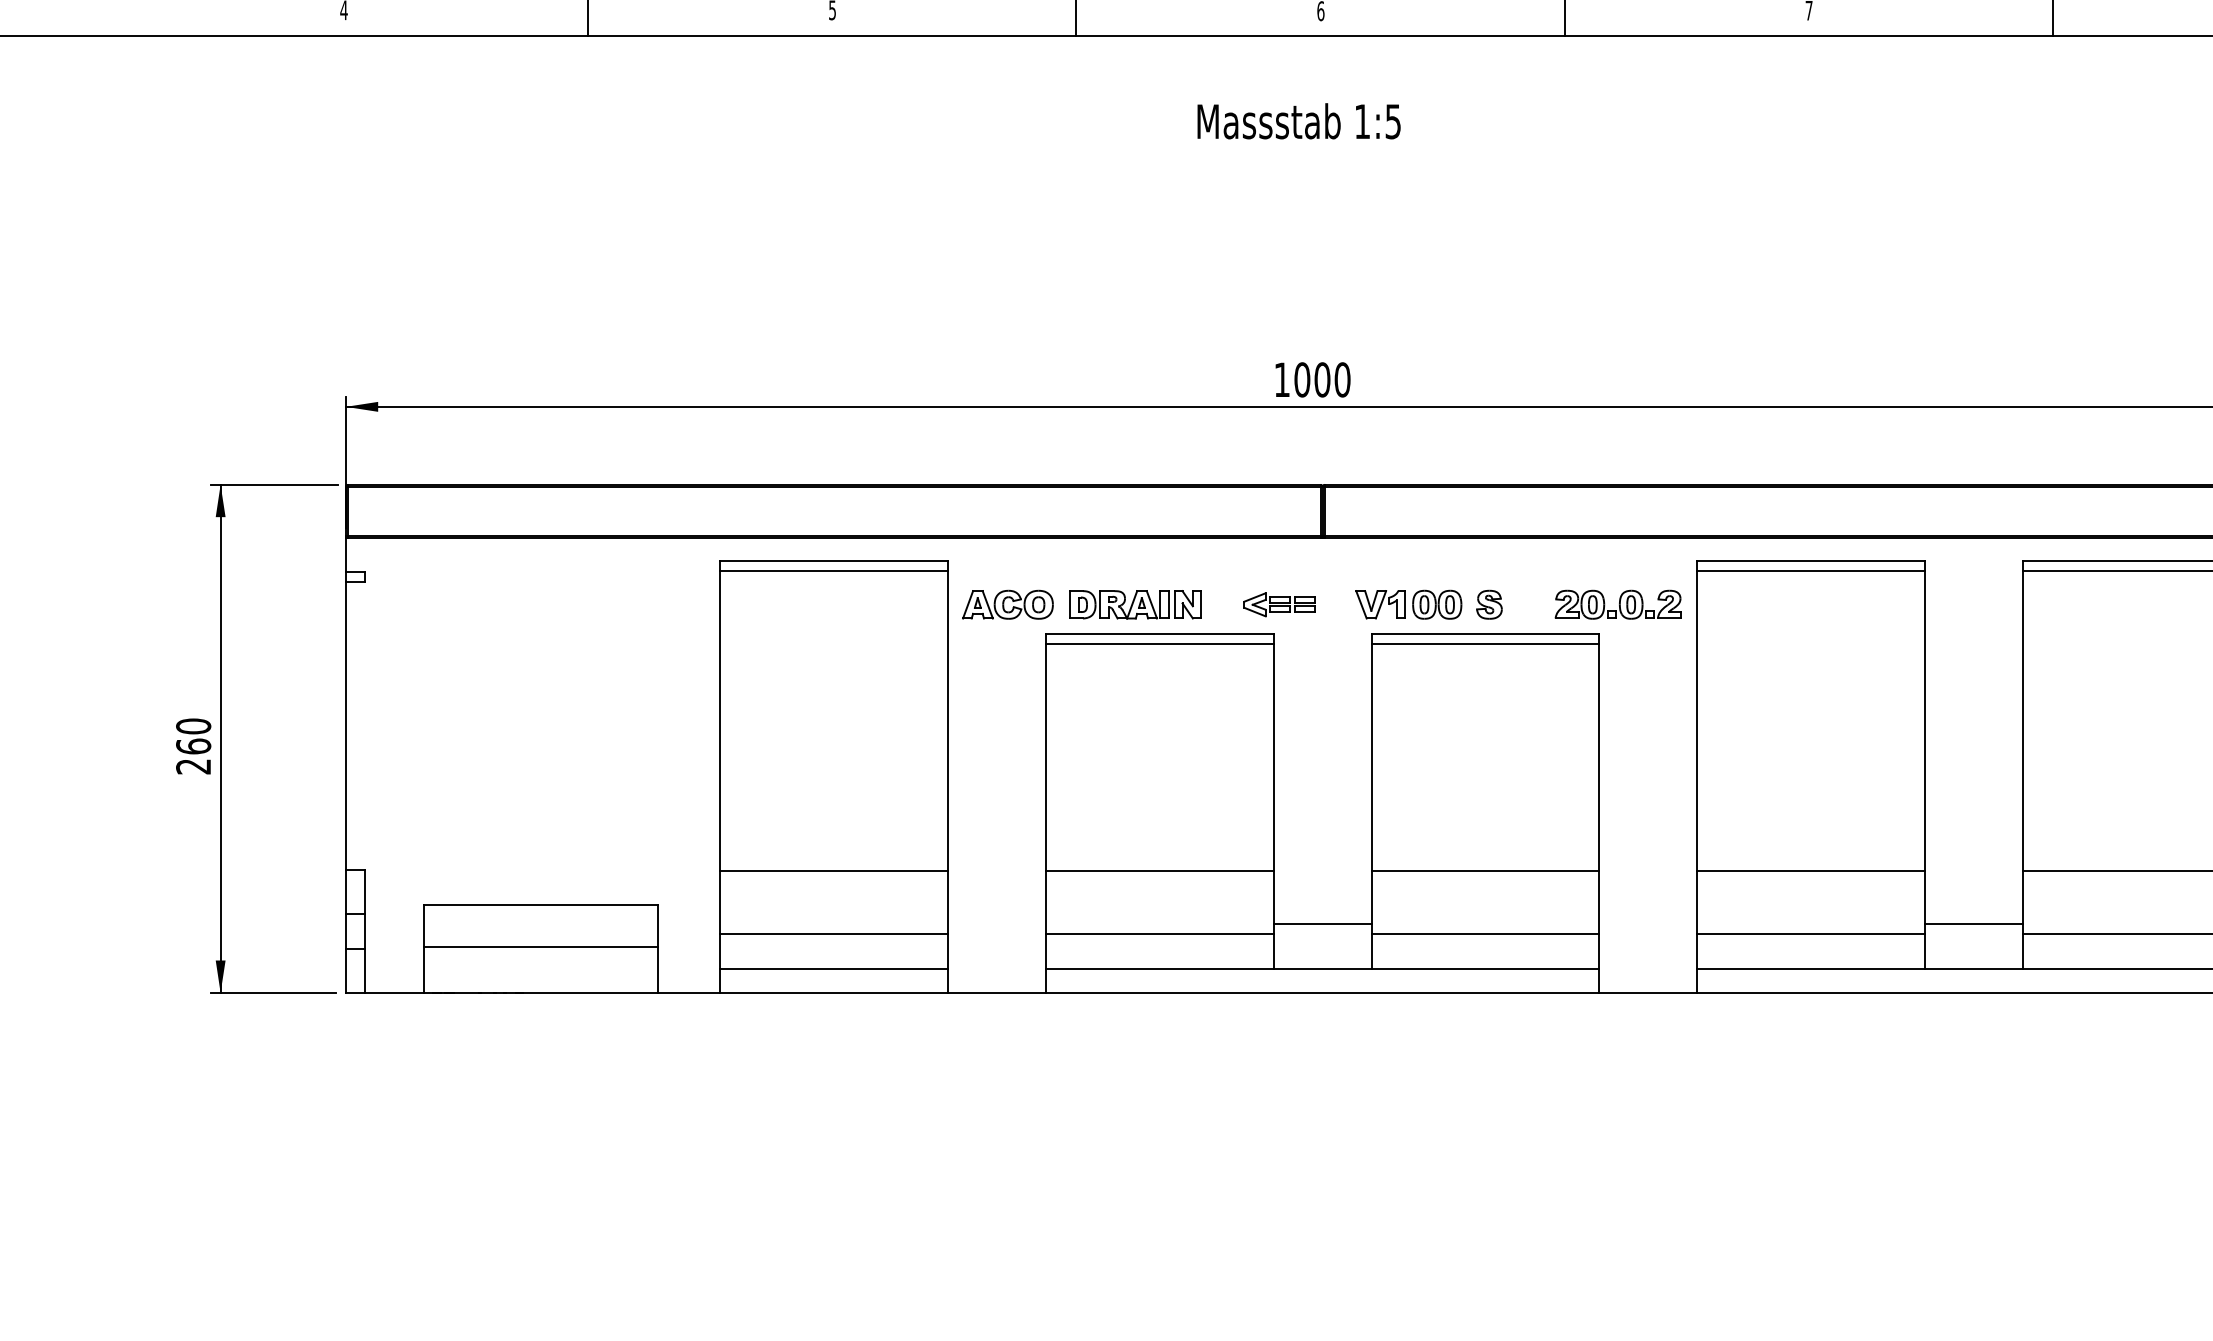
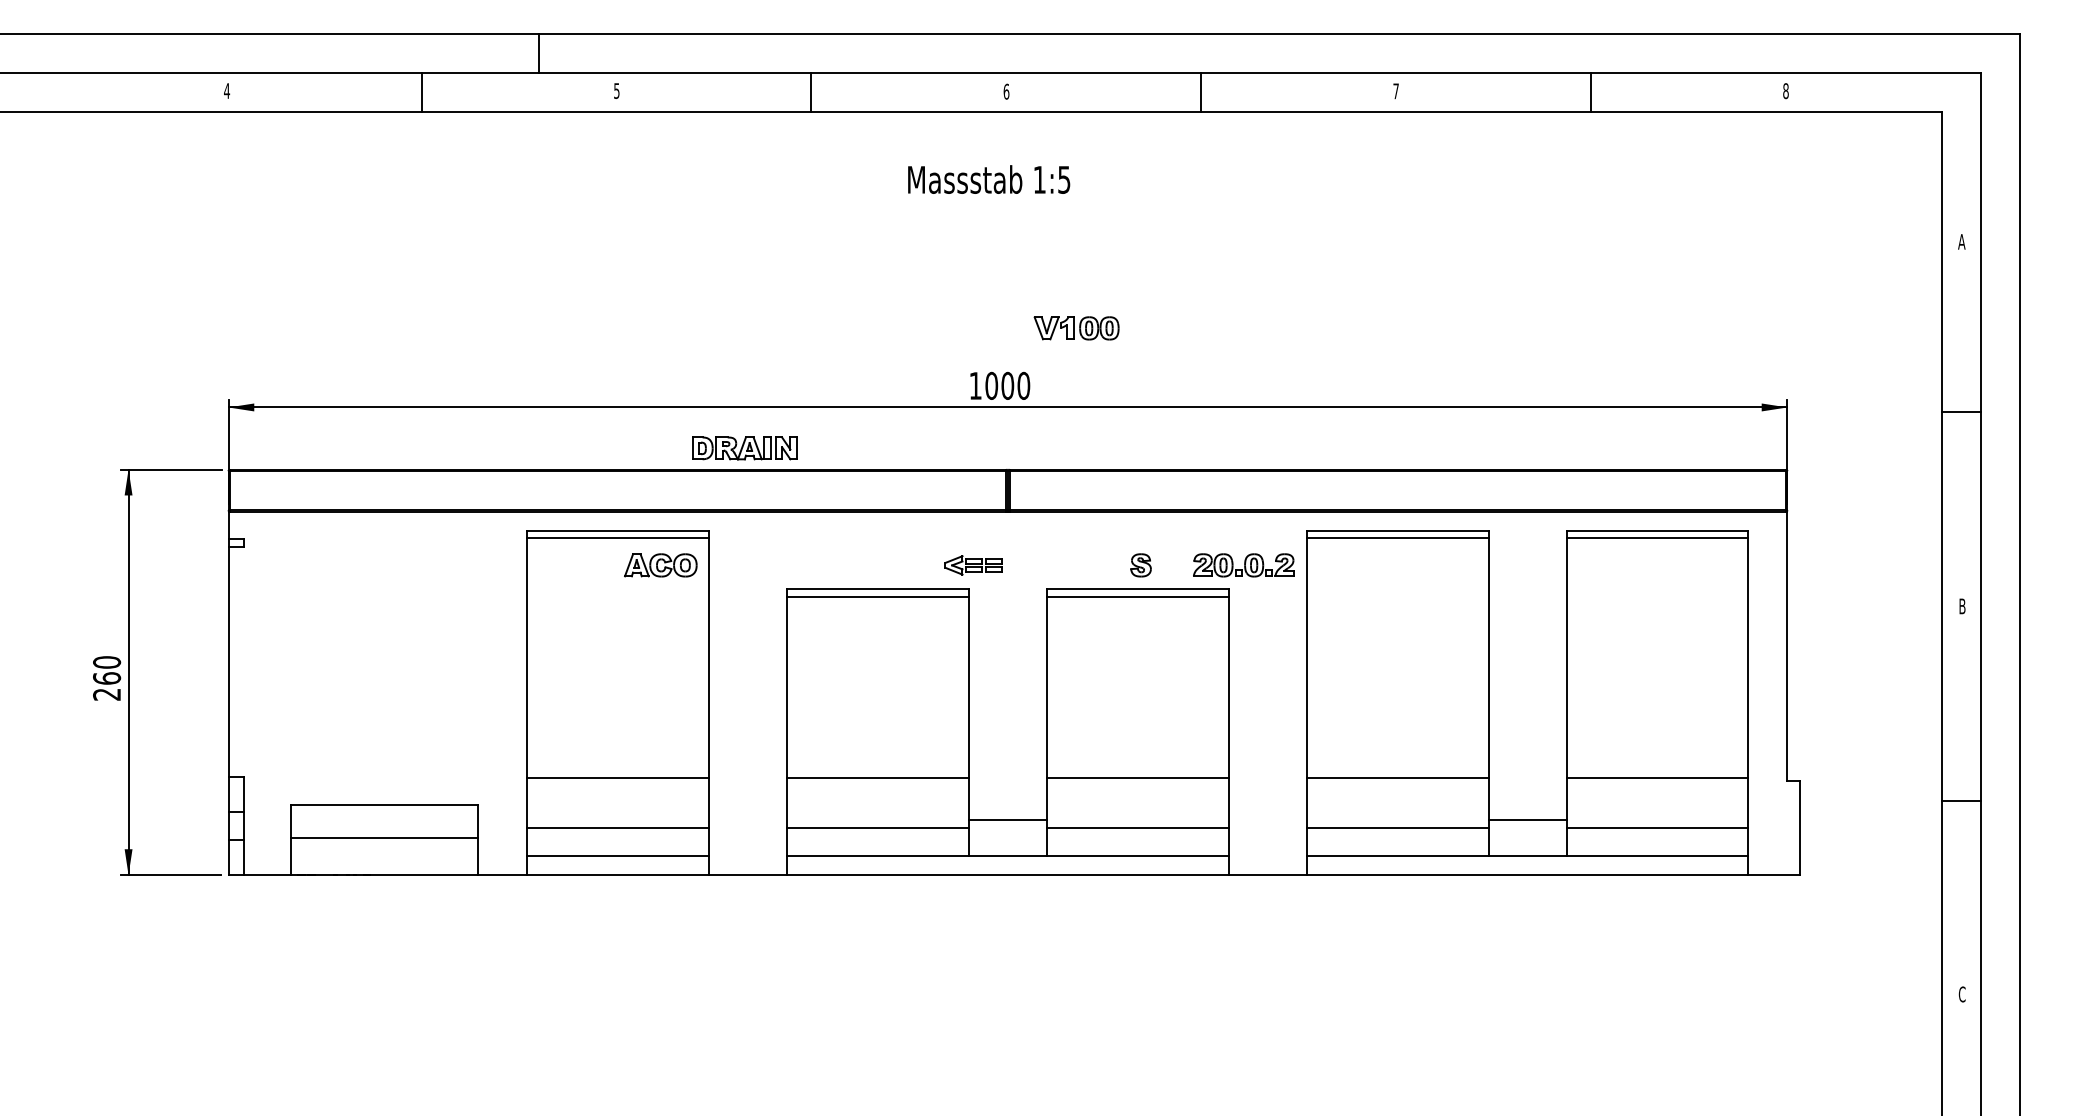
part: (1007, 604) -> (660, 565), moved
part: (1135, 604) -> (744, 448), moved
part: (1408, 604) -> (1076, 328), moved

